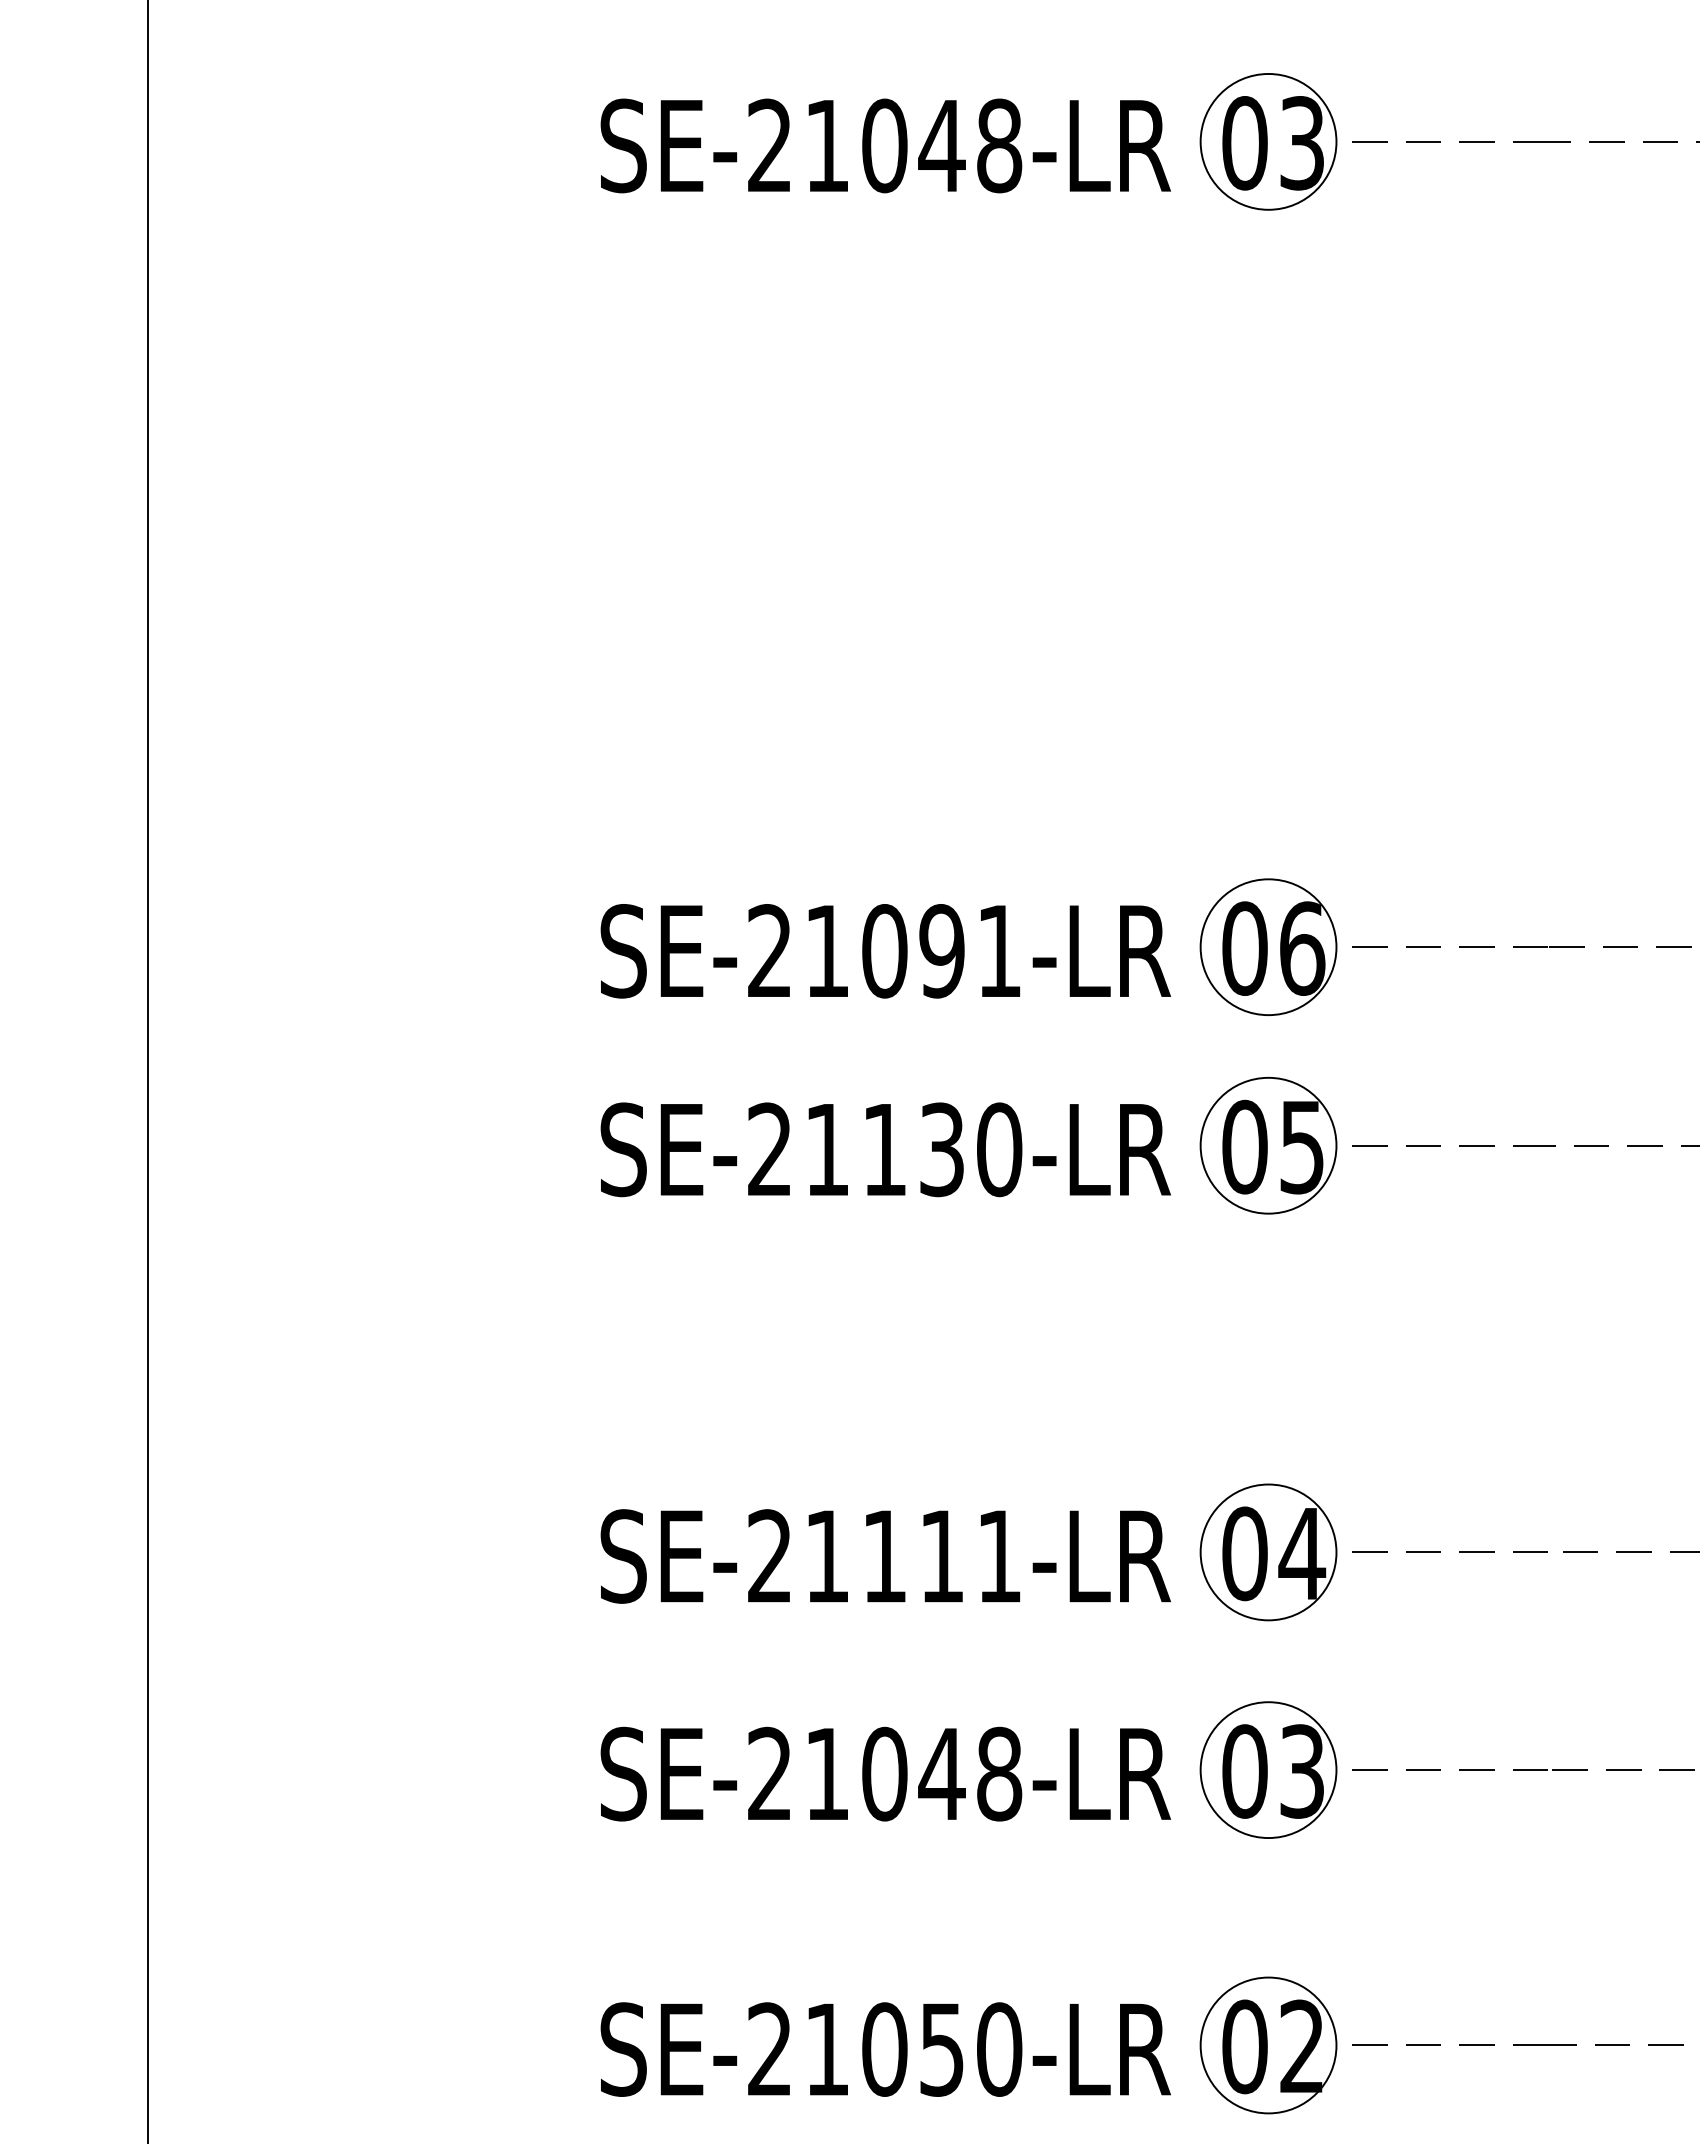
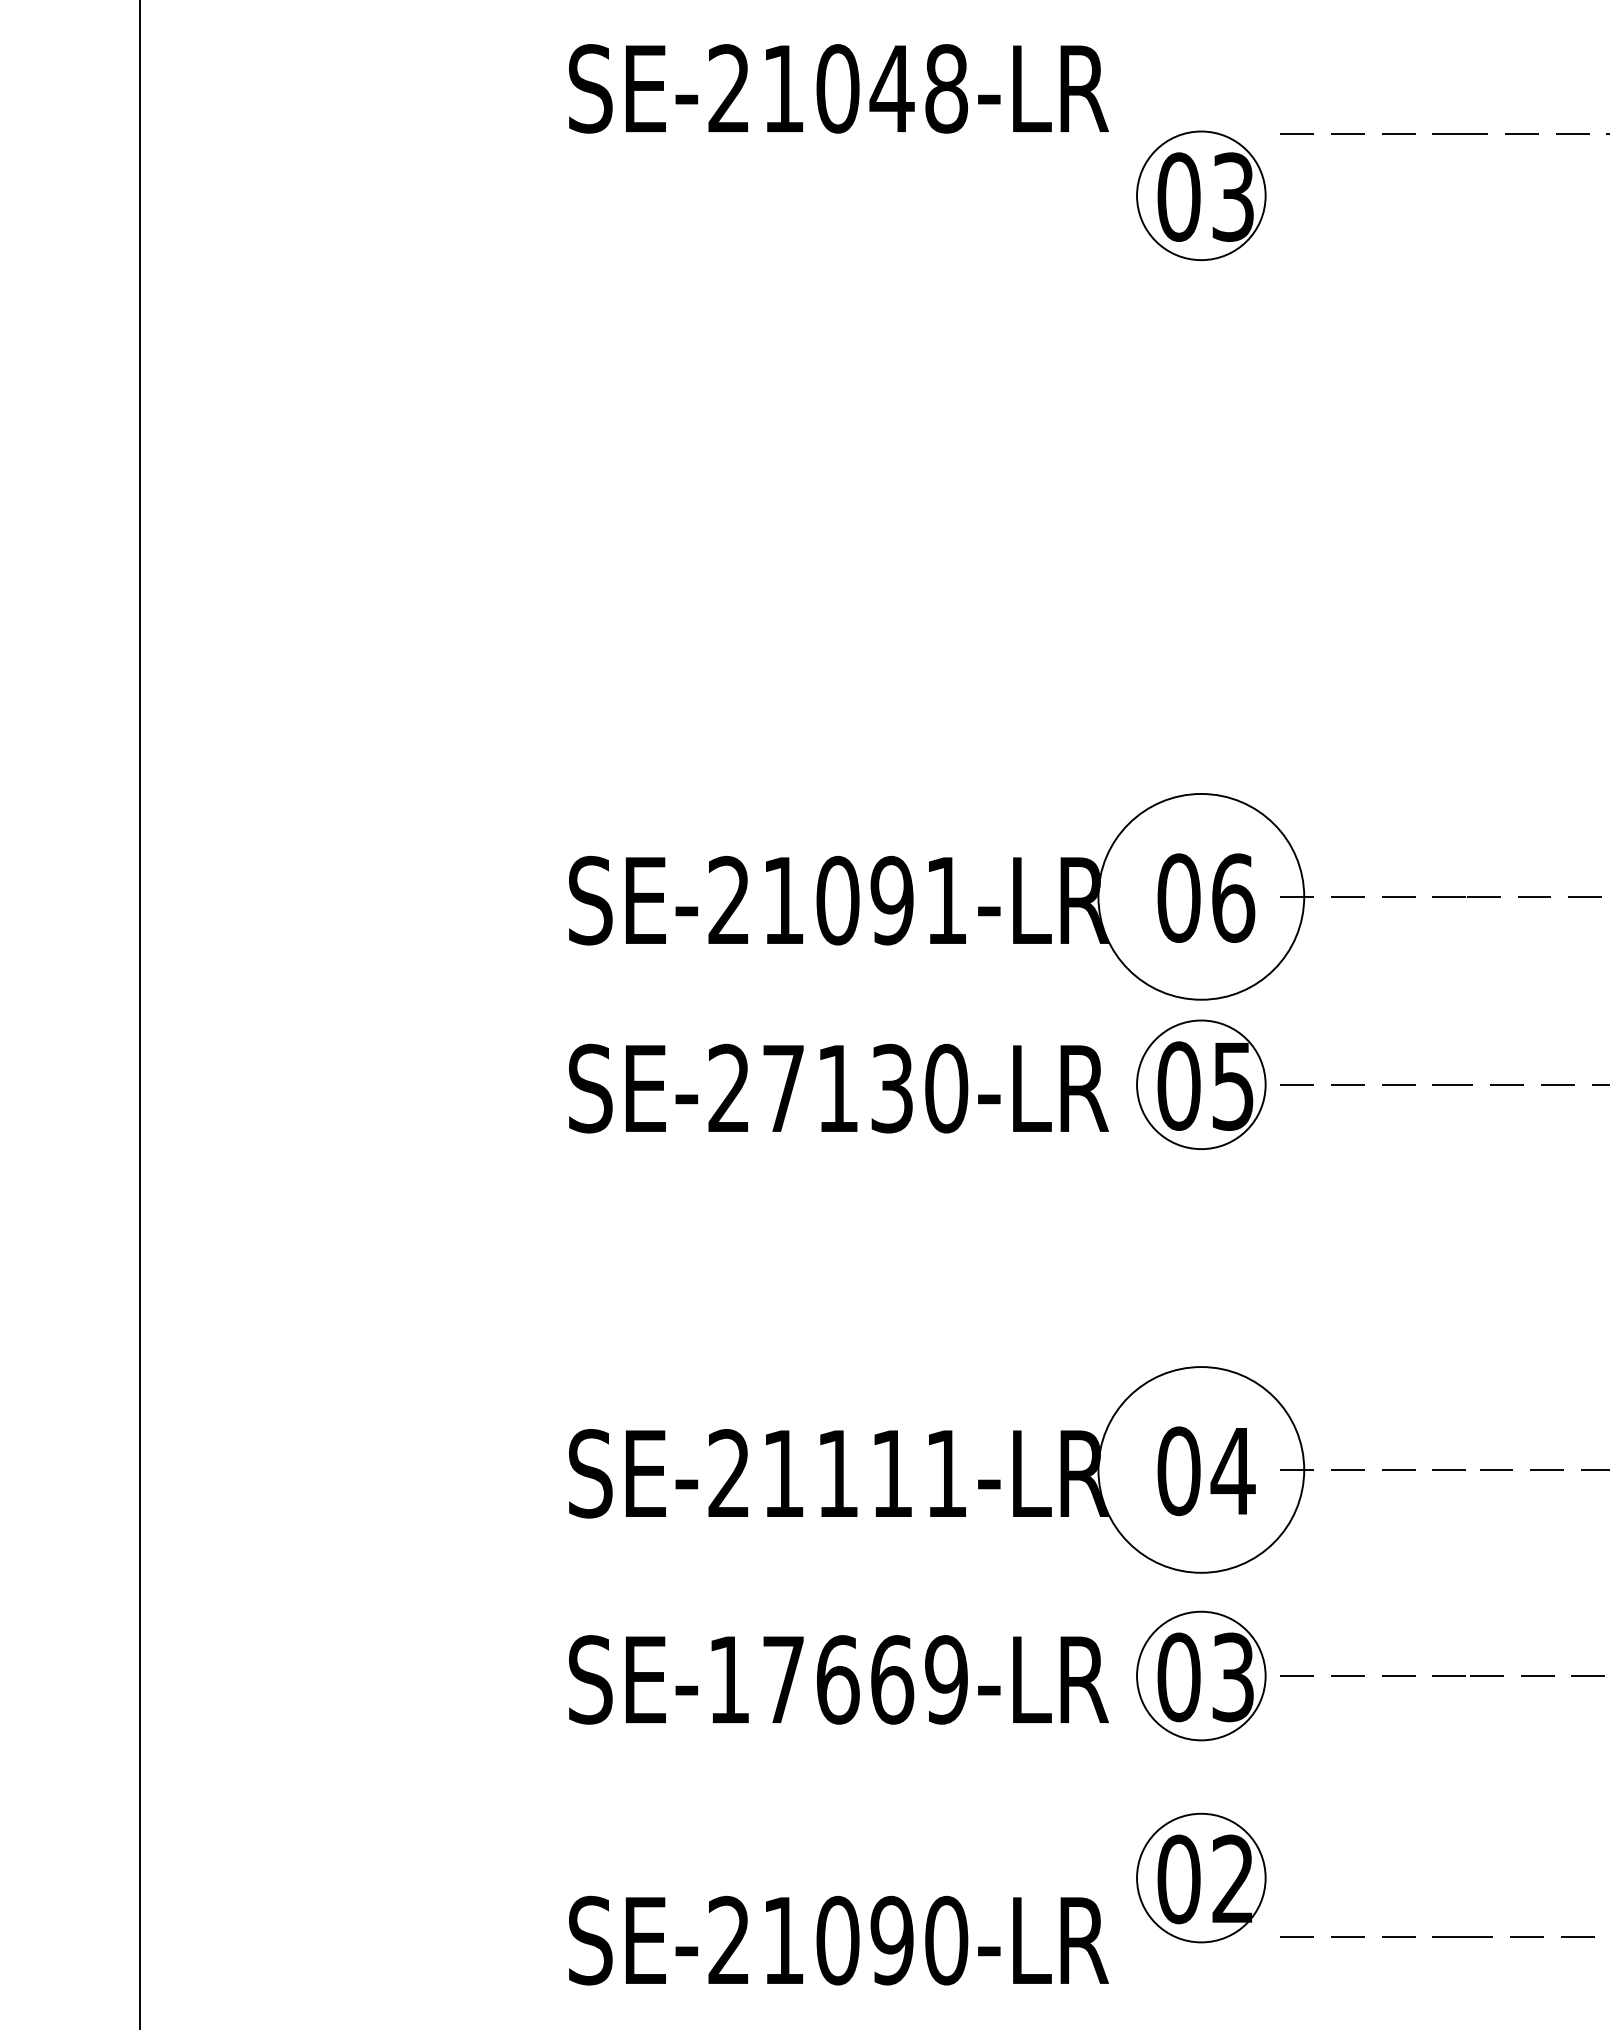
part: (1268, 141) -> (1201, 195), moved
text: (885, 145) -> (838, 88), moved
circle: (1268, 947) -> (1201, 897), size x1.6
text: (827, 1149) -> (783, 1088), SE-21130-LR -> SE-27130-LR
circle: (1268, 1552) -> (1201, 1469), size x1.6
text: (885, 1773) -> (838, 1679), SE-21048-LR -> SE-17669-LR
part: (1268, 2045) -> (1201, 1878), moved
text: (941, 2049) -> (891, 1940), SE-21050-LR -> SE-21090-LR

